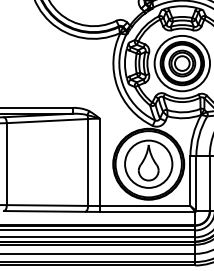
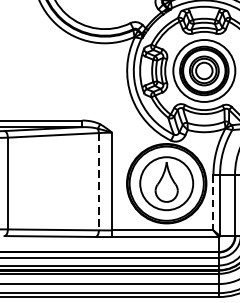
line: (88, 162) -> (99, 181), solid -> dashed
line: (190, 181) -> (213, 203), solid -> dashed

